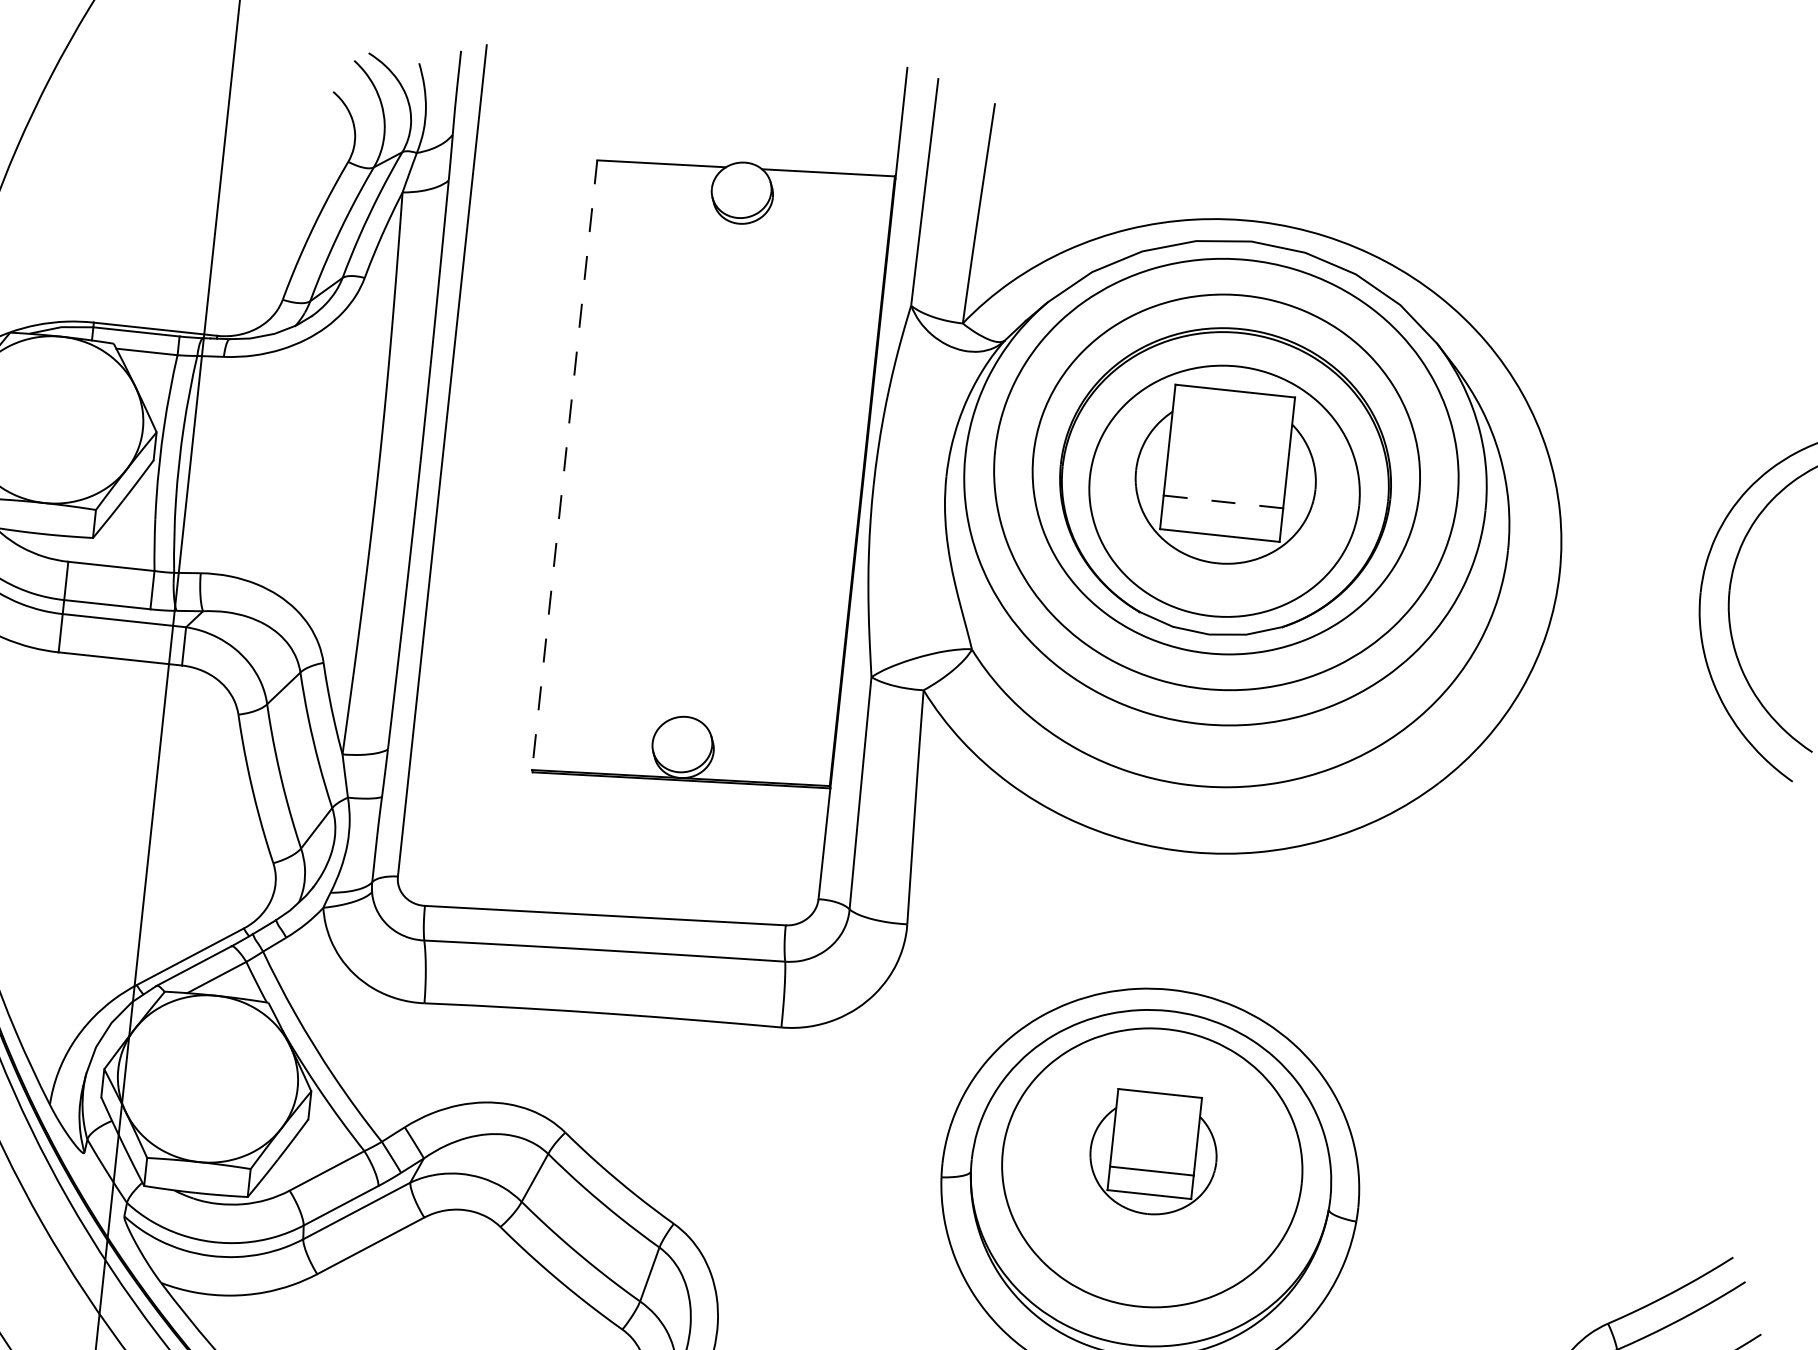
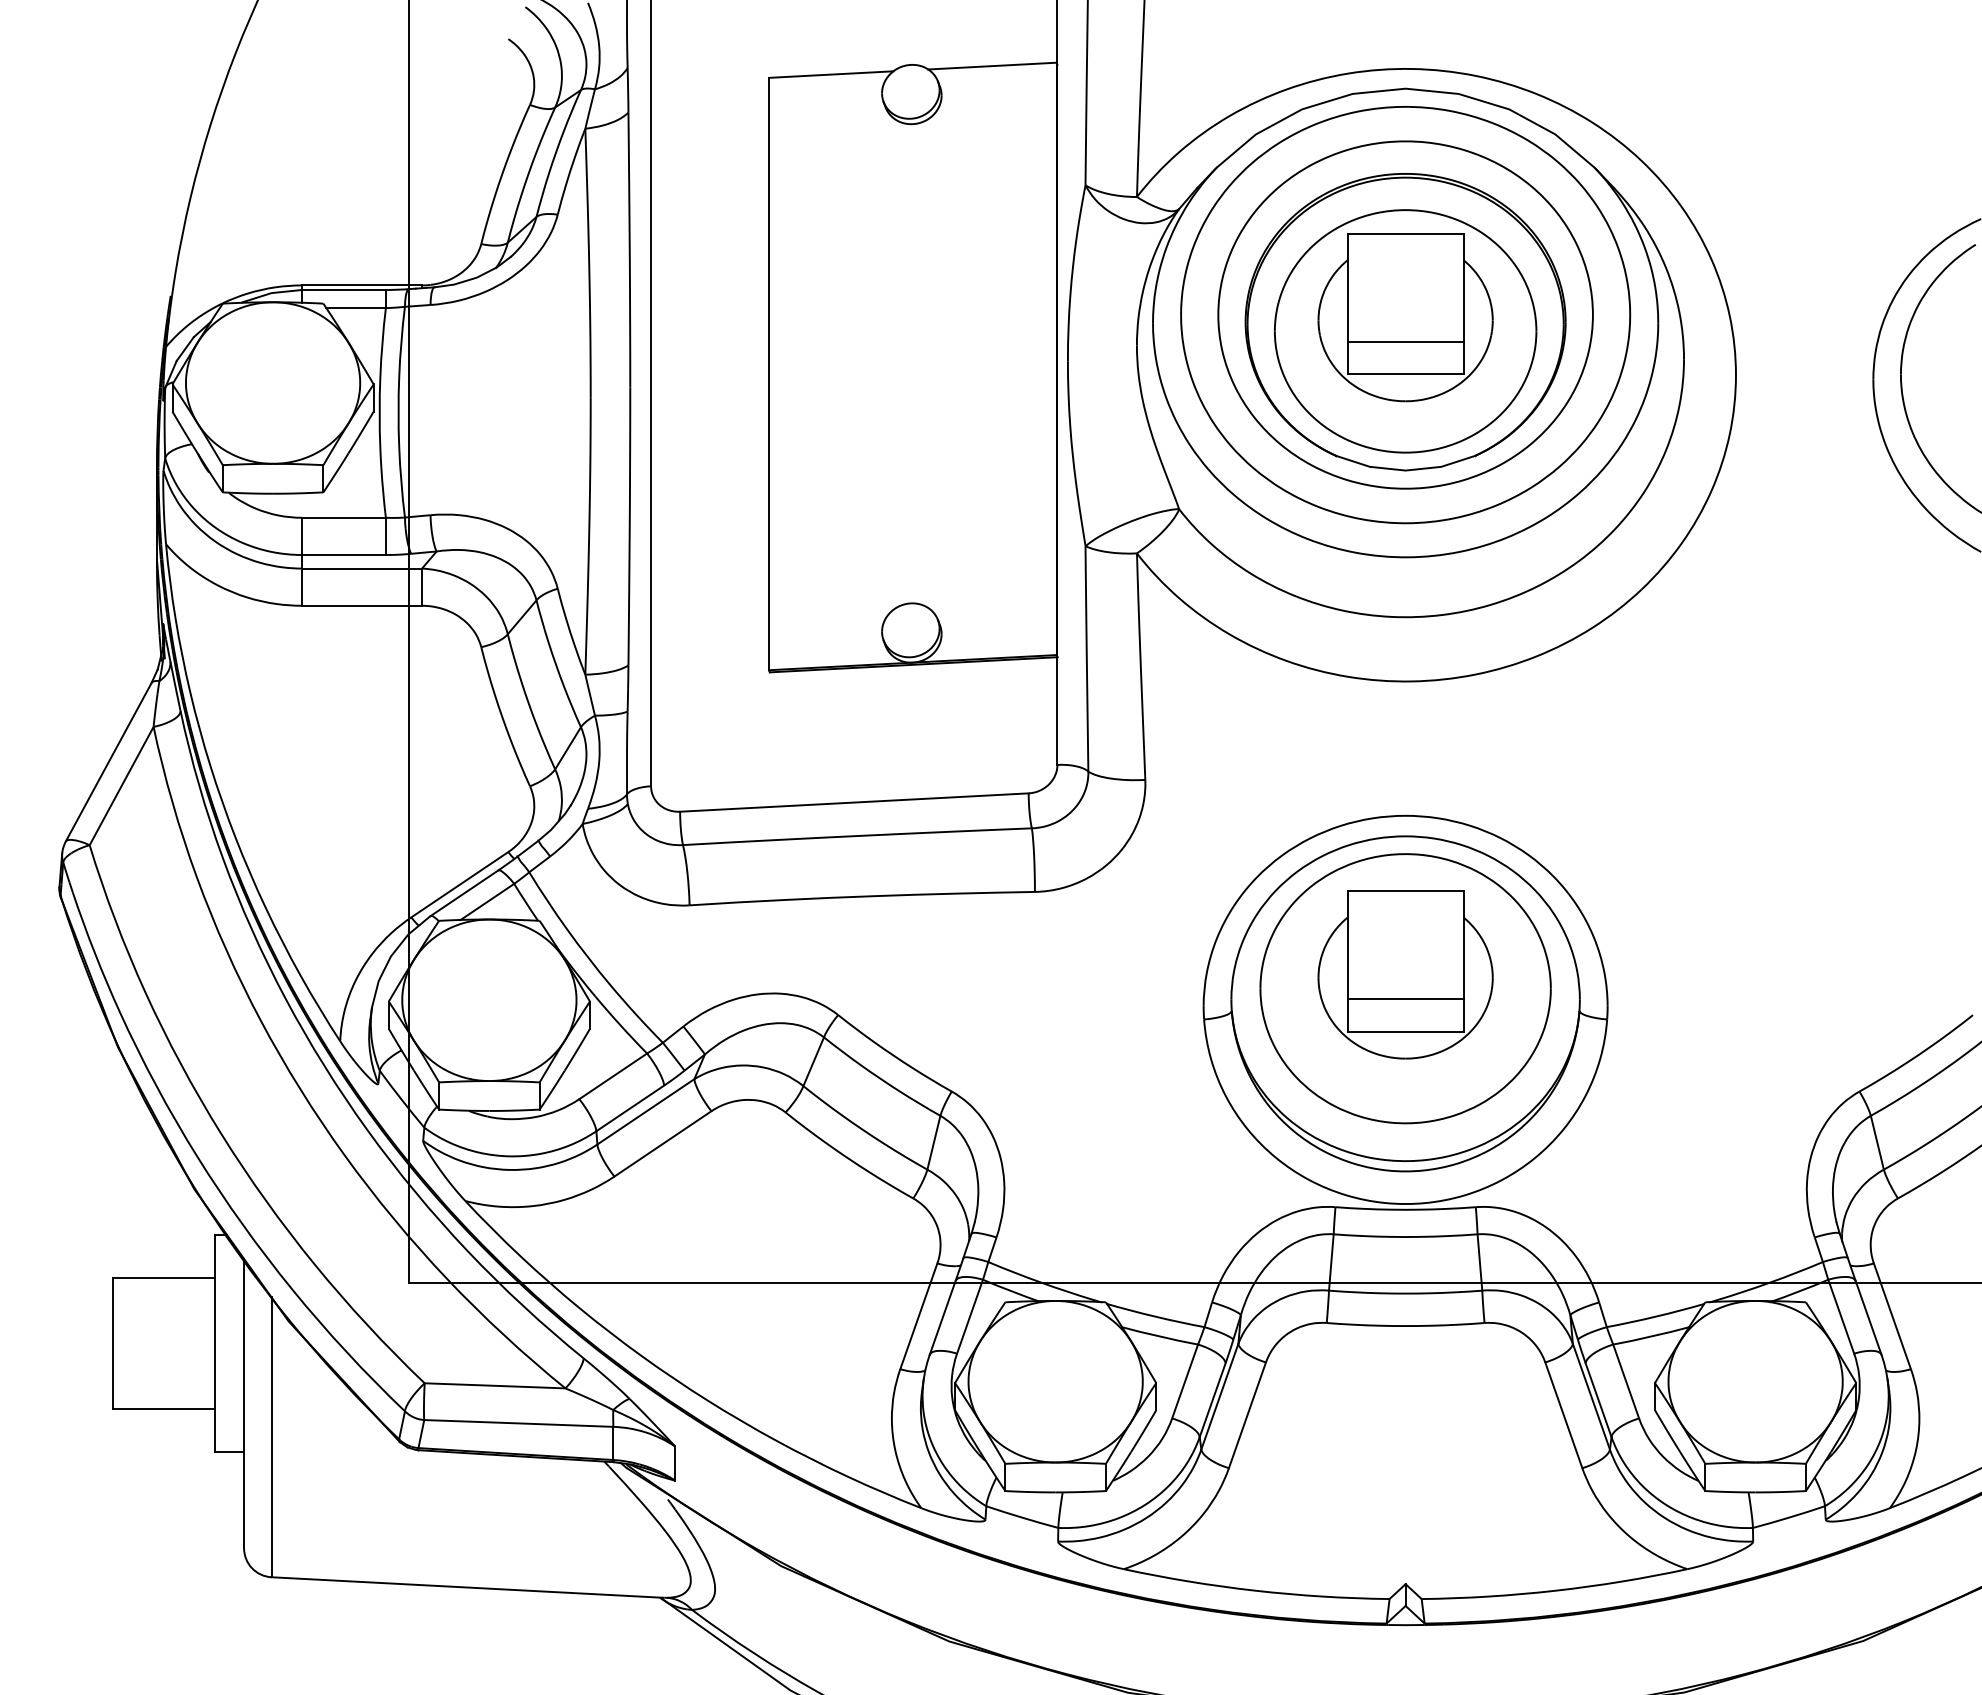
line: (565, 465) -> (769, 374), dashed -> solid
line: (1224, 501) -> (1406, 341), dashed -> solid
part: (1153, 1153) -> (1405, 974), size x1.43

